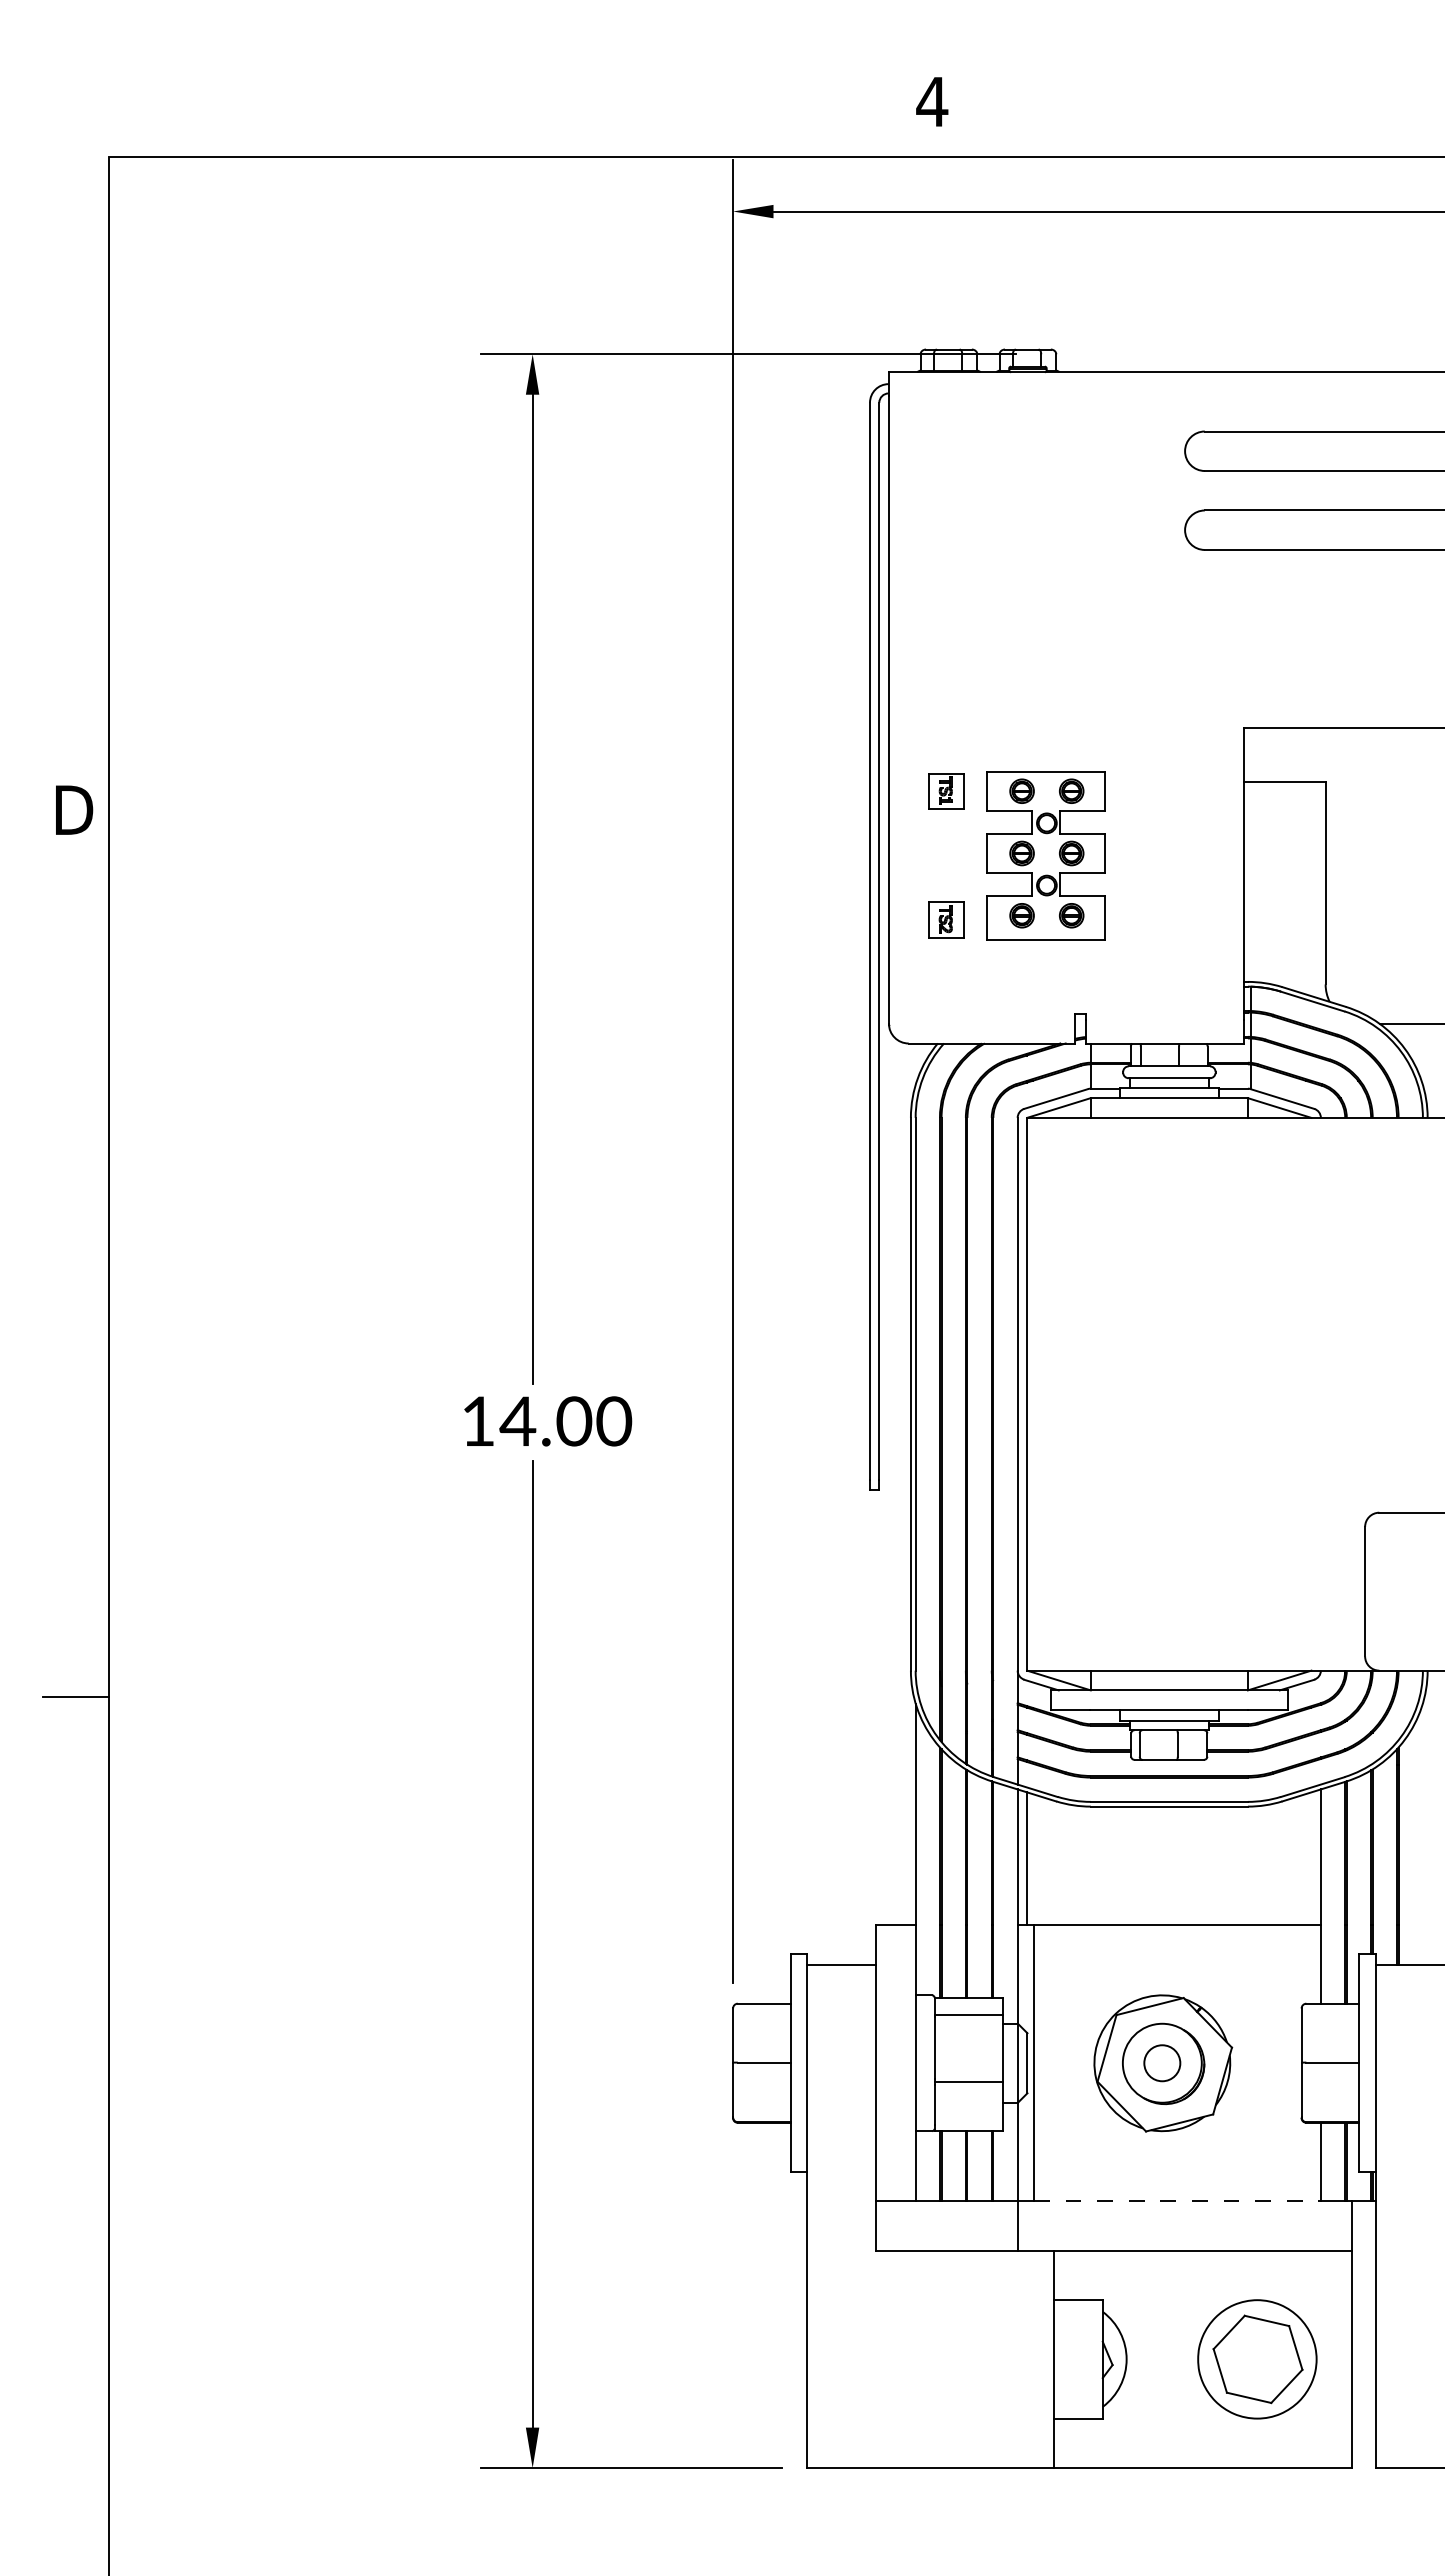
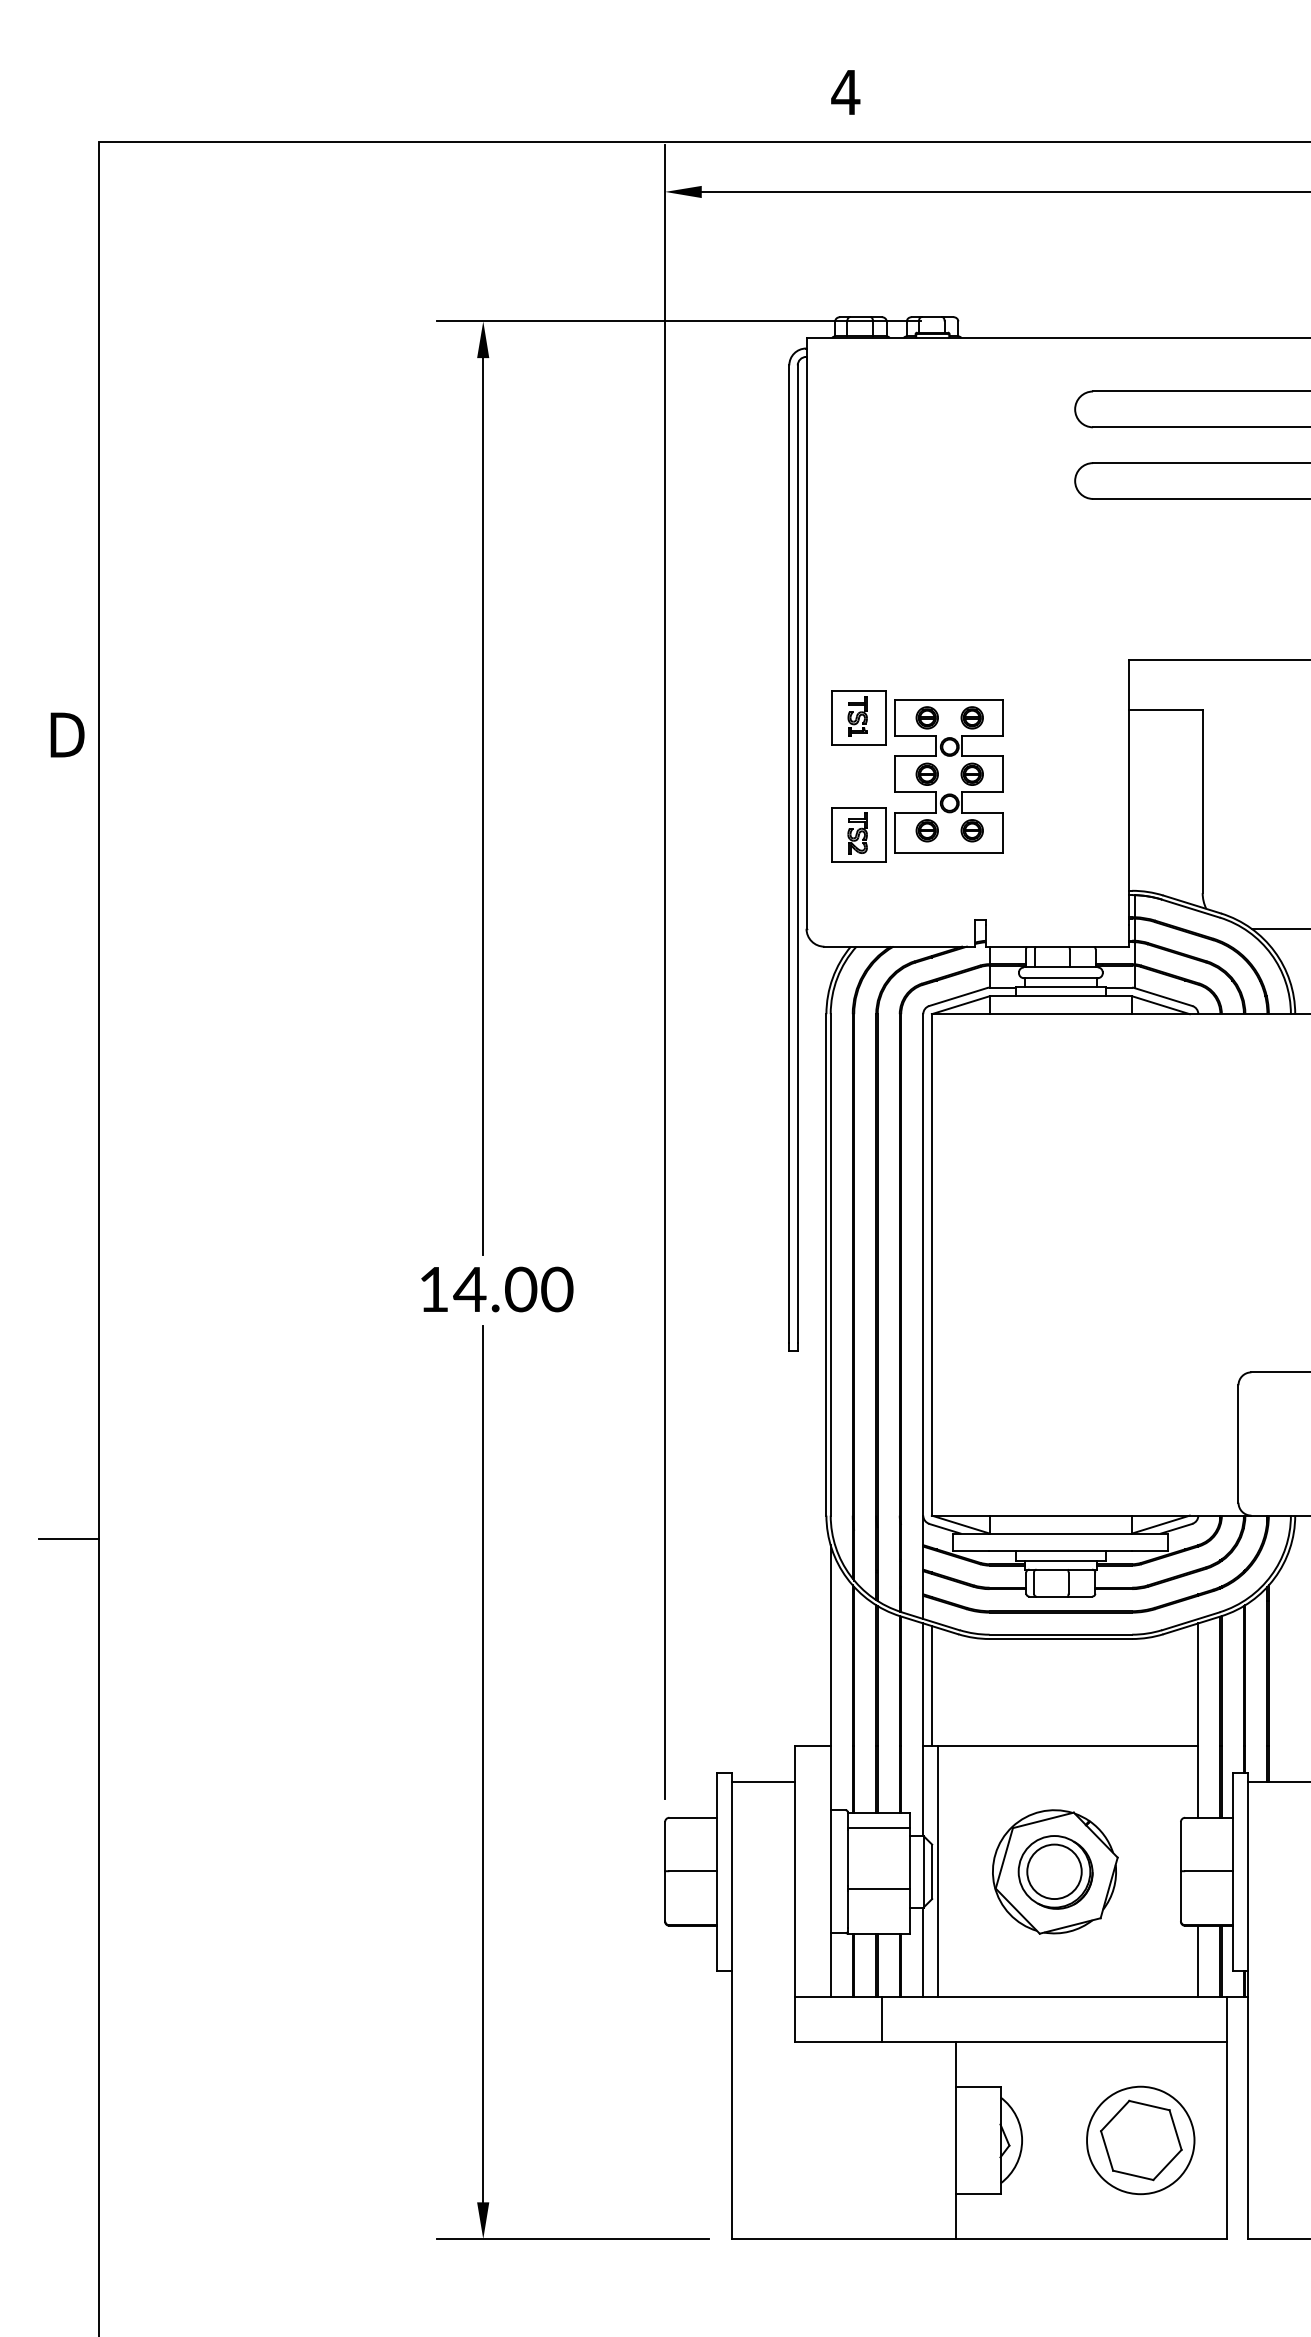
part: (946, 791) -> (858, 718), size x1.67
part: (946, 919) -> (858, 834), size x1.67
circle: (1162, 2063) -> (1054, 1872), size x1.67
line: (1177, 2201) -> (1068, 1997), dashed -> solid
line: (1018, 2225) -> (882, 2019), moved

